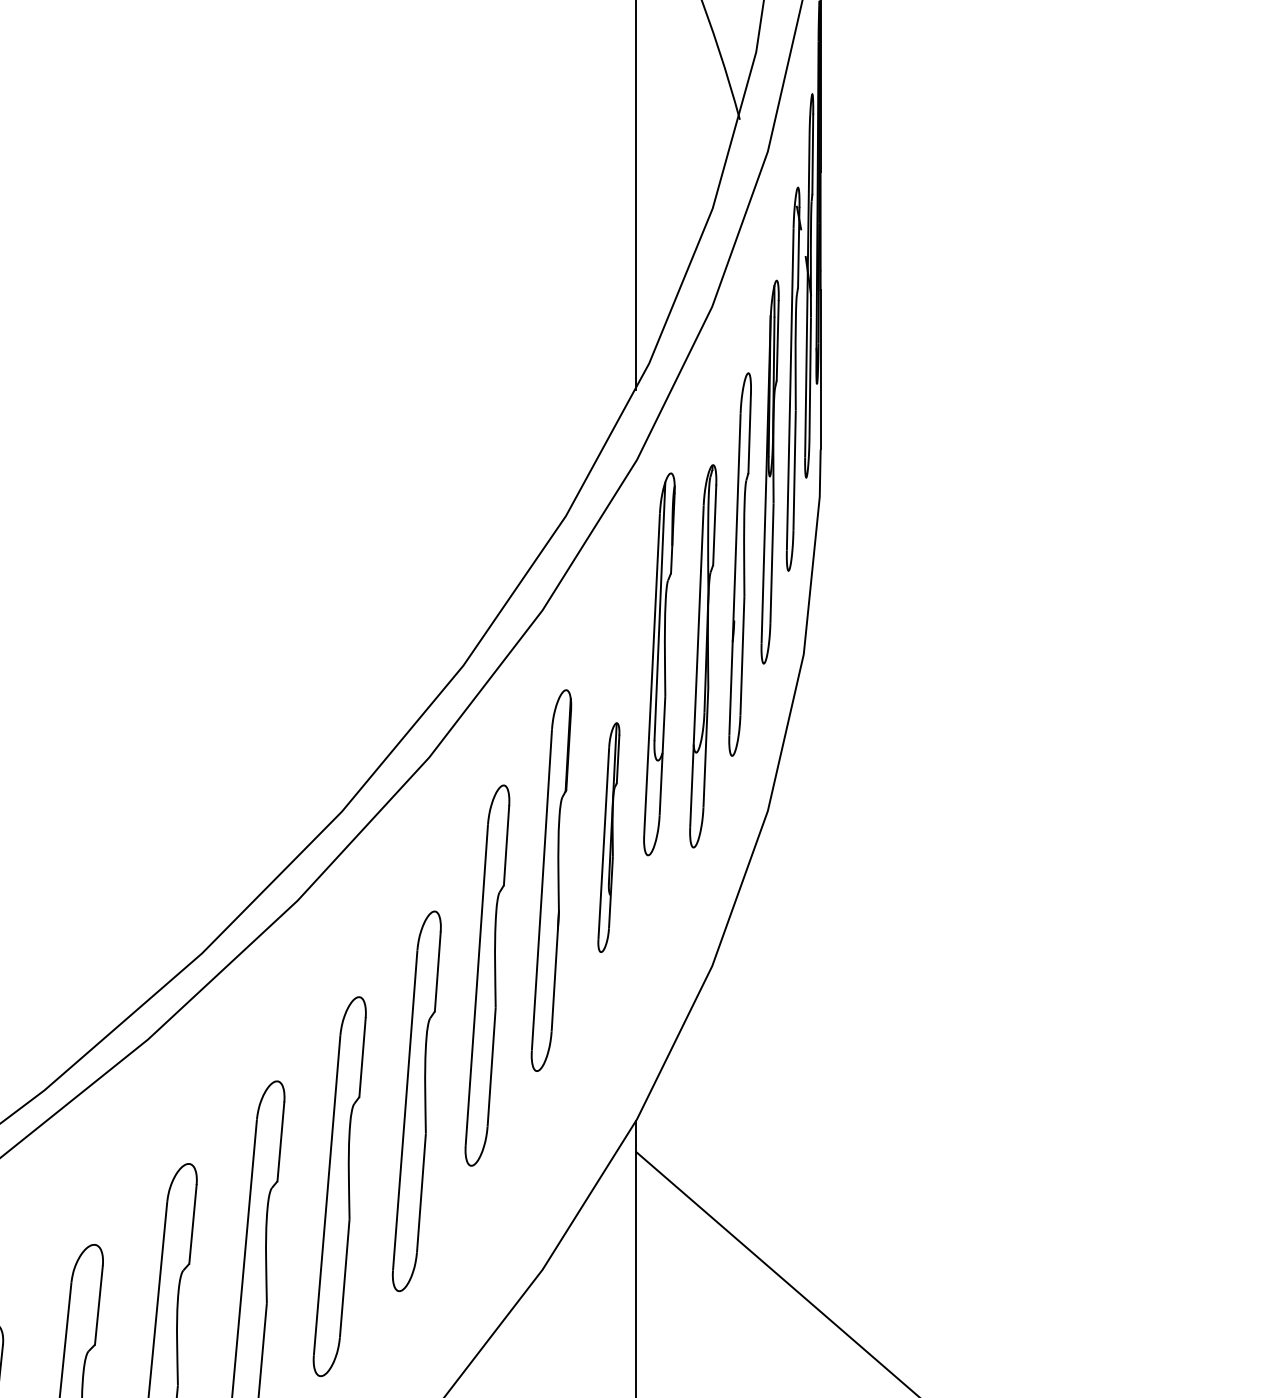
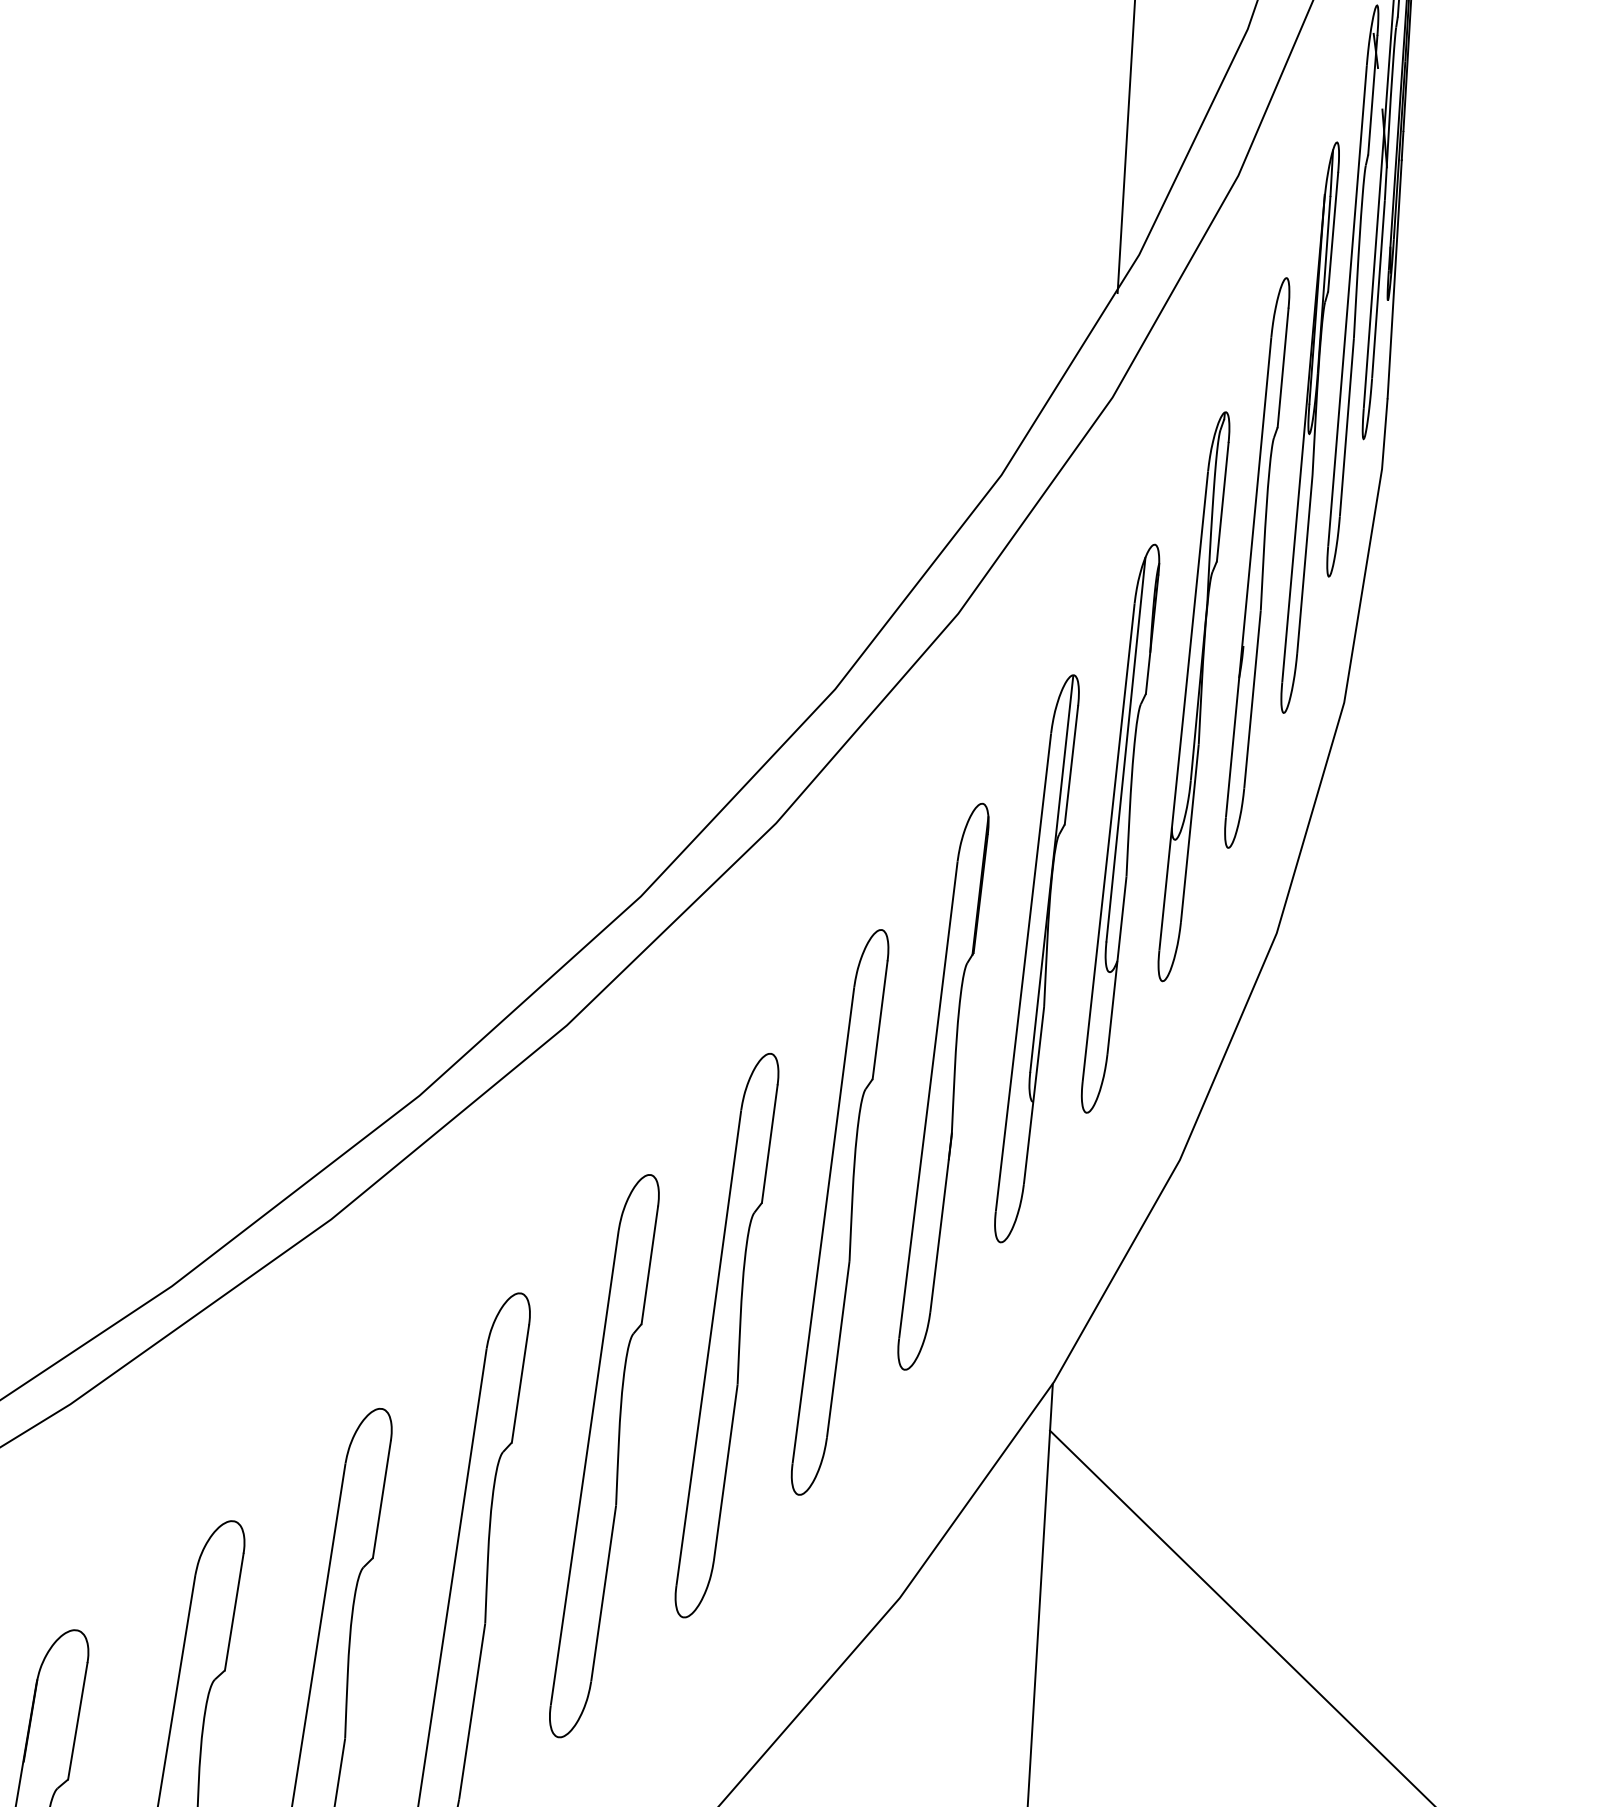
part: (659, 664) -> (1120, 828), moved
part: (608, 837) -> (1036, 958), size x1.67
part: (551, 880) -> (943, 1086), moved
part: (487, 975) -> (840, 1212), moved

